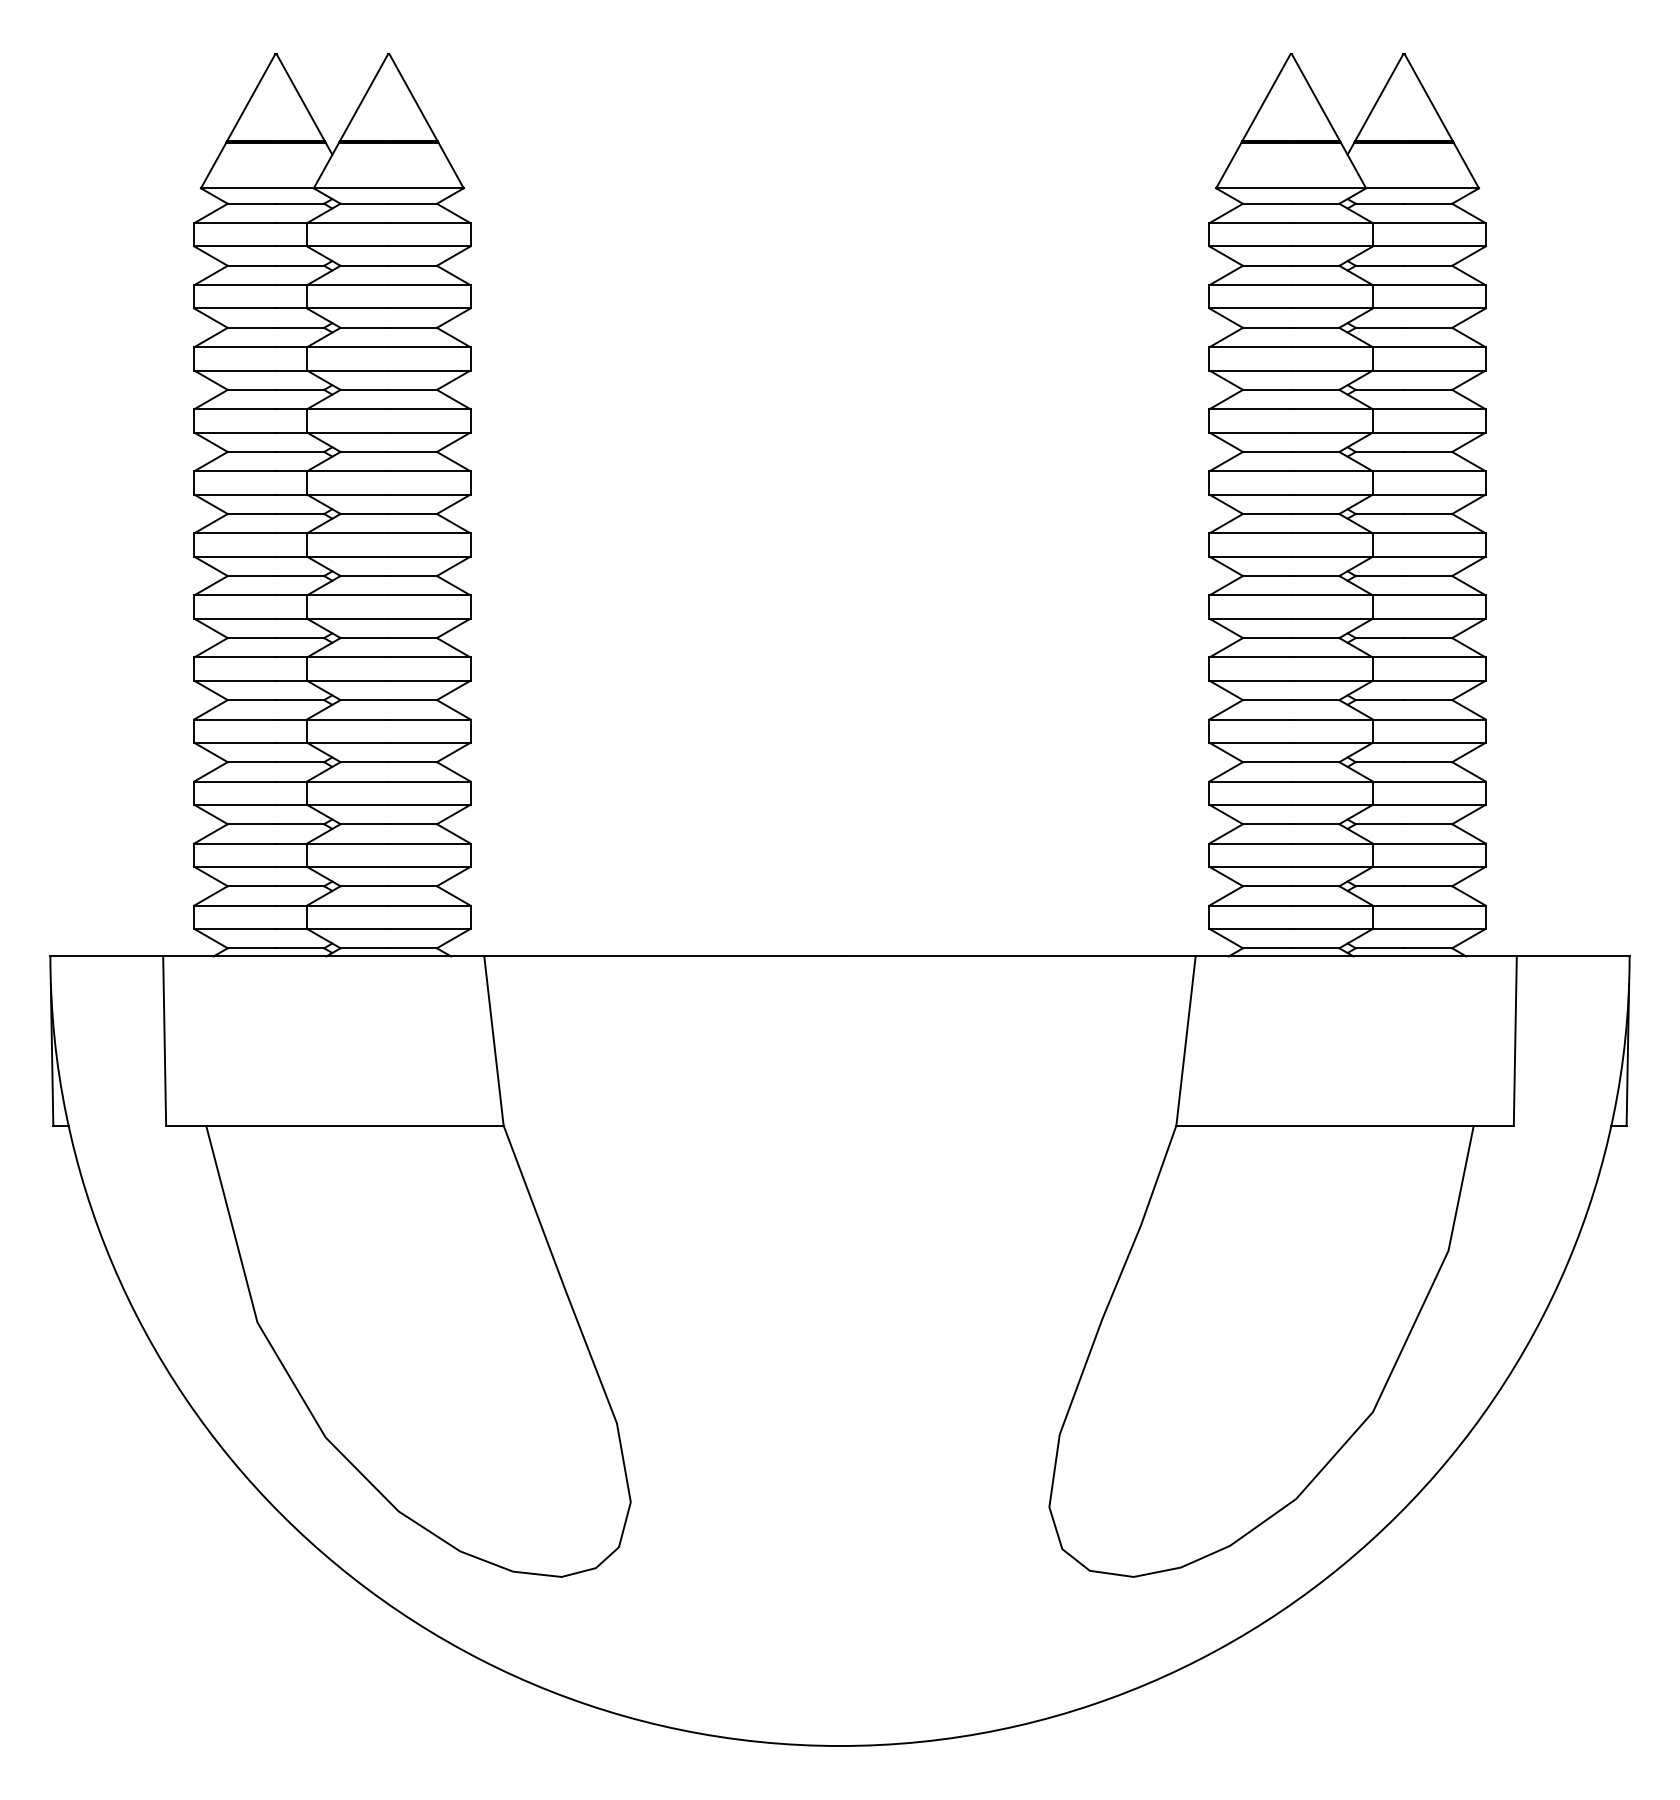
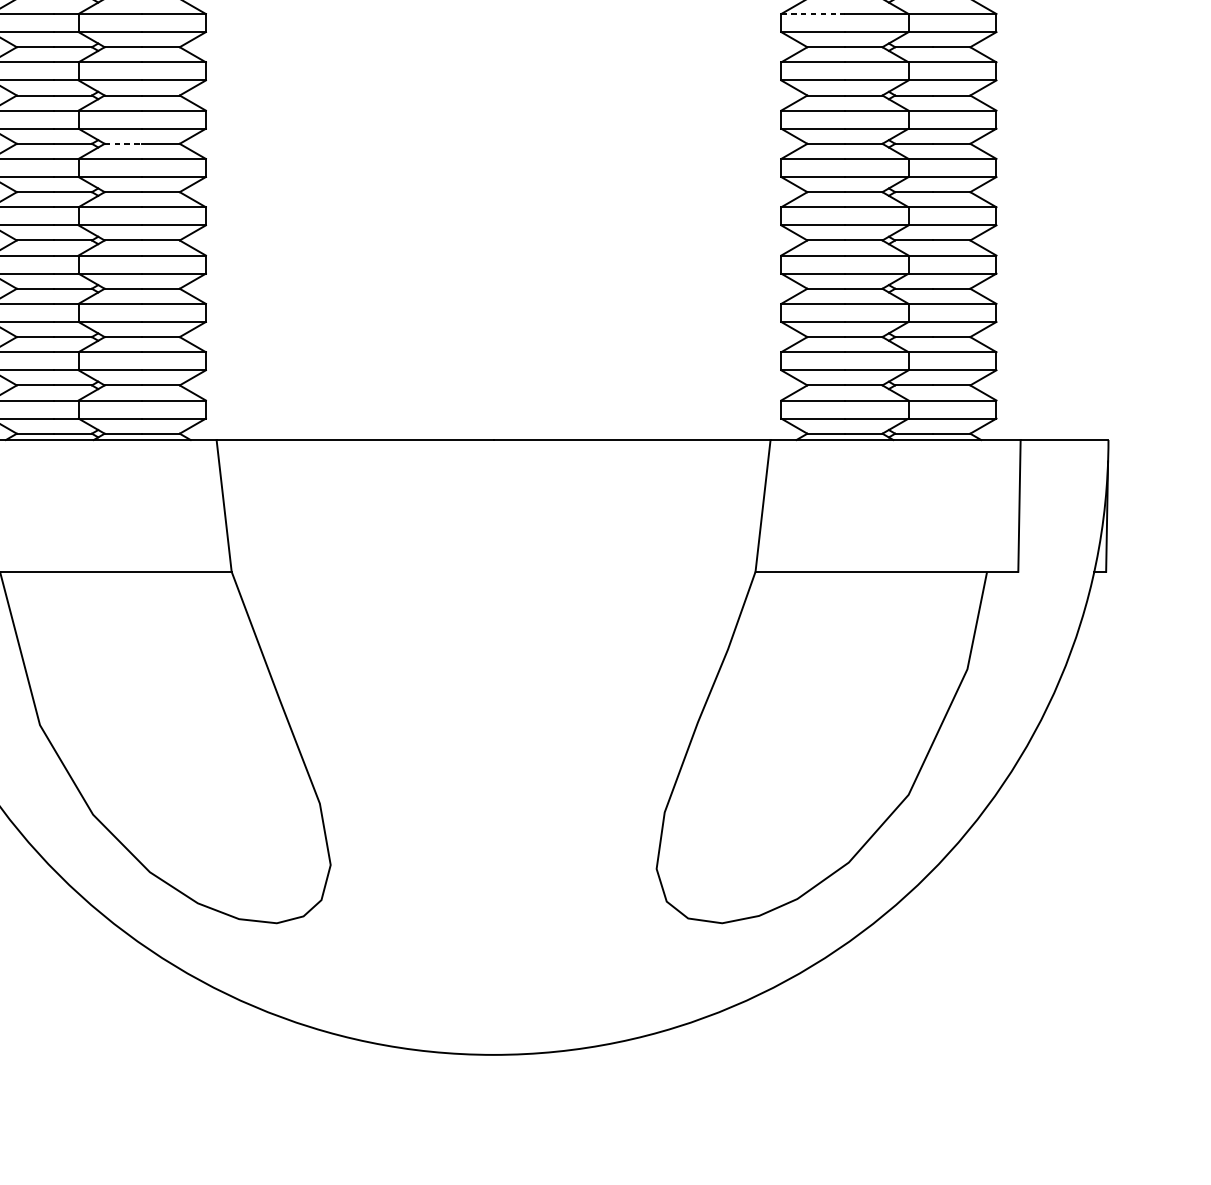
line: (1250, 409) -> (813, 14), solid -> dashed
line: (365, 576) -> (124, 144), solid -> dashed

